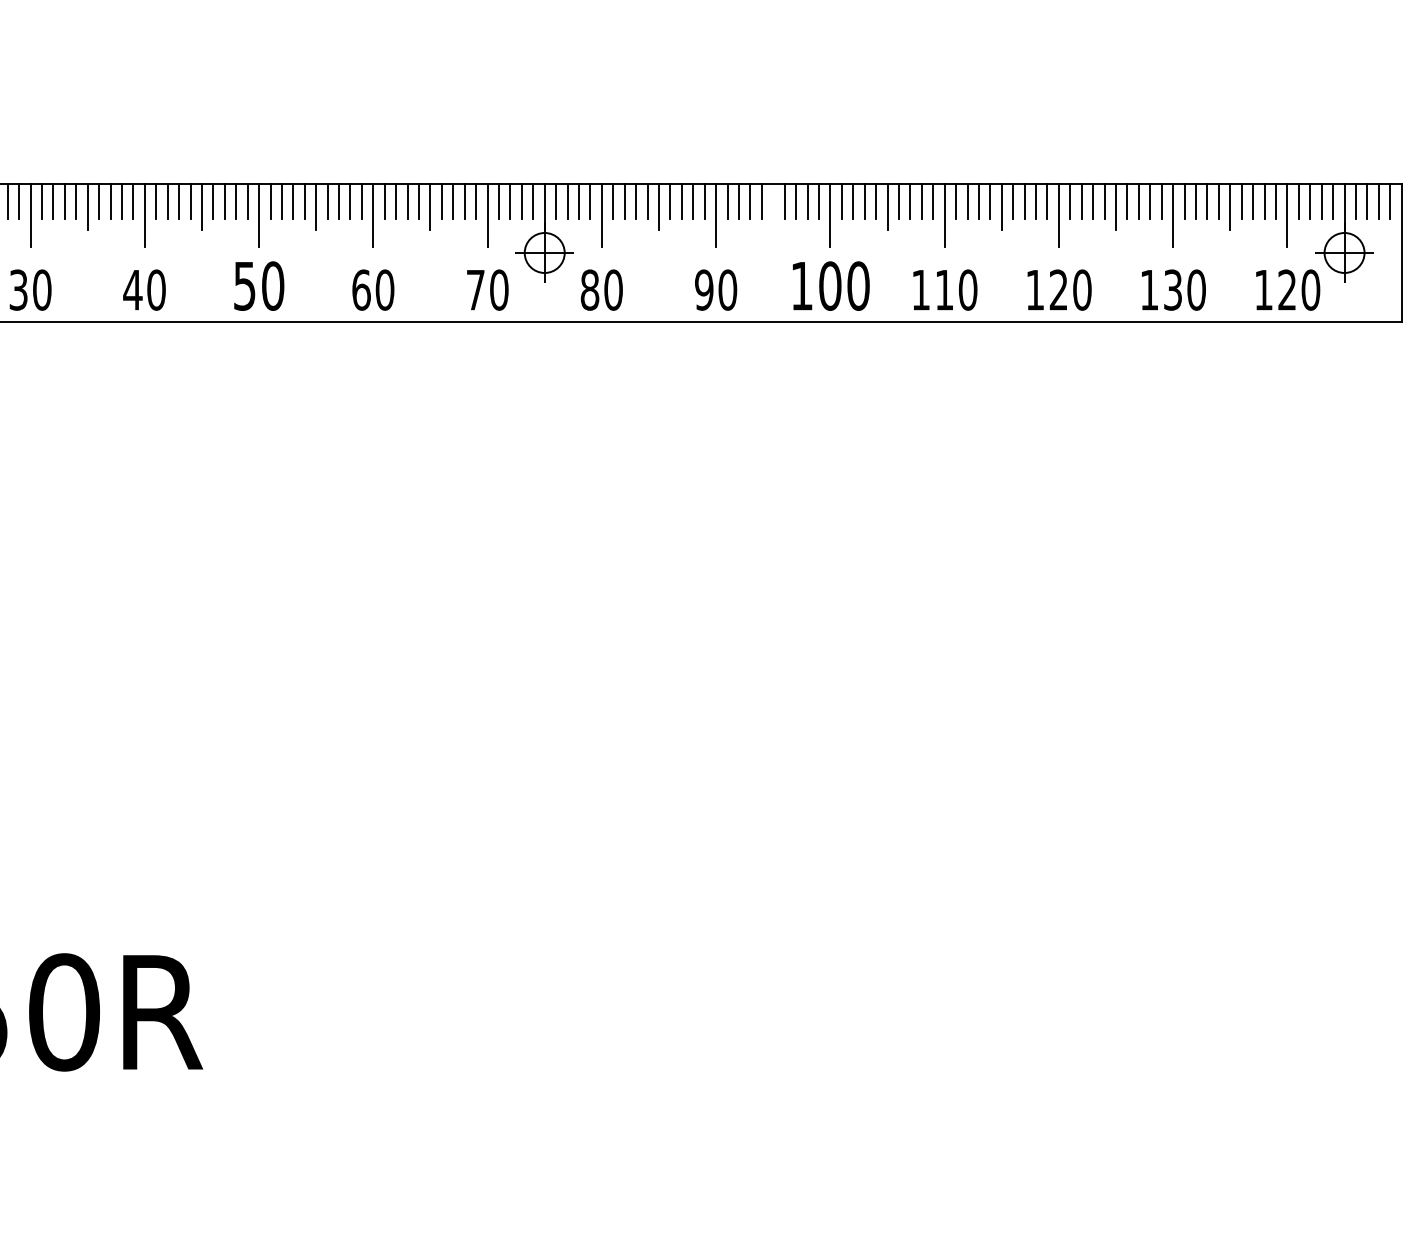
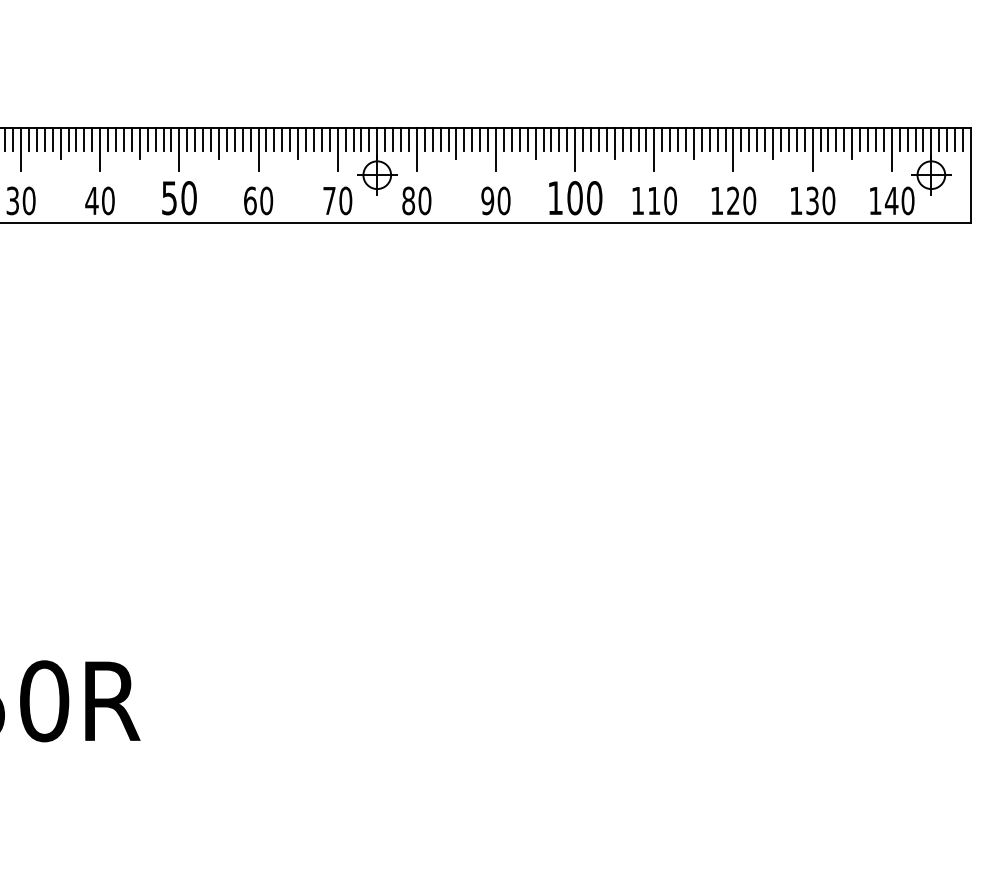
line: (773, 207) -> (535, 143), added
text: (1287, 289) -> (891, 200), 120 -> 140

